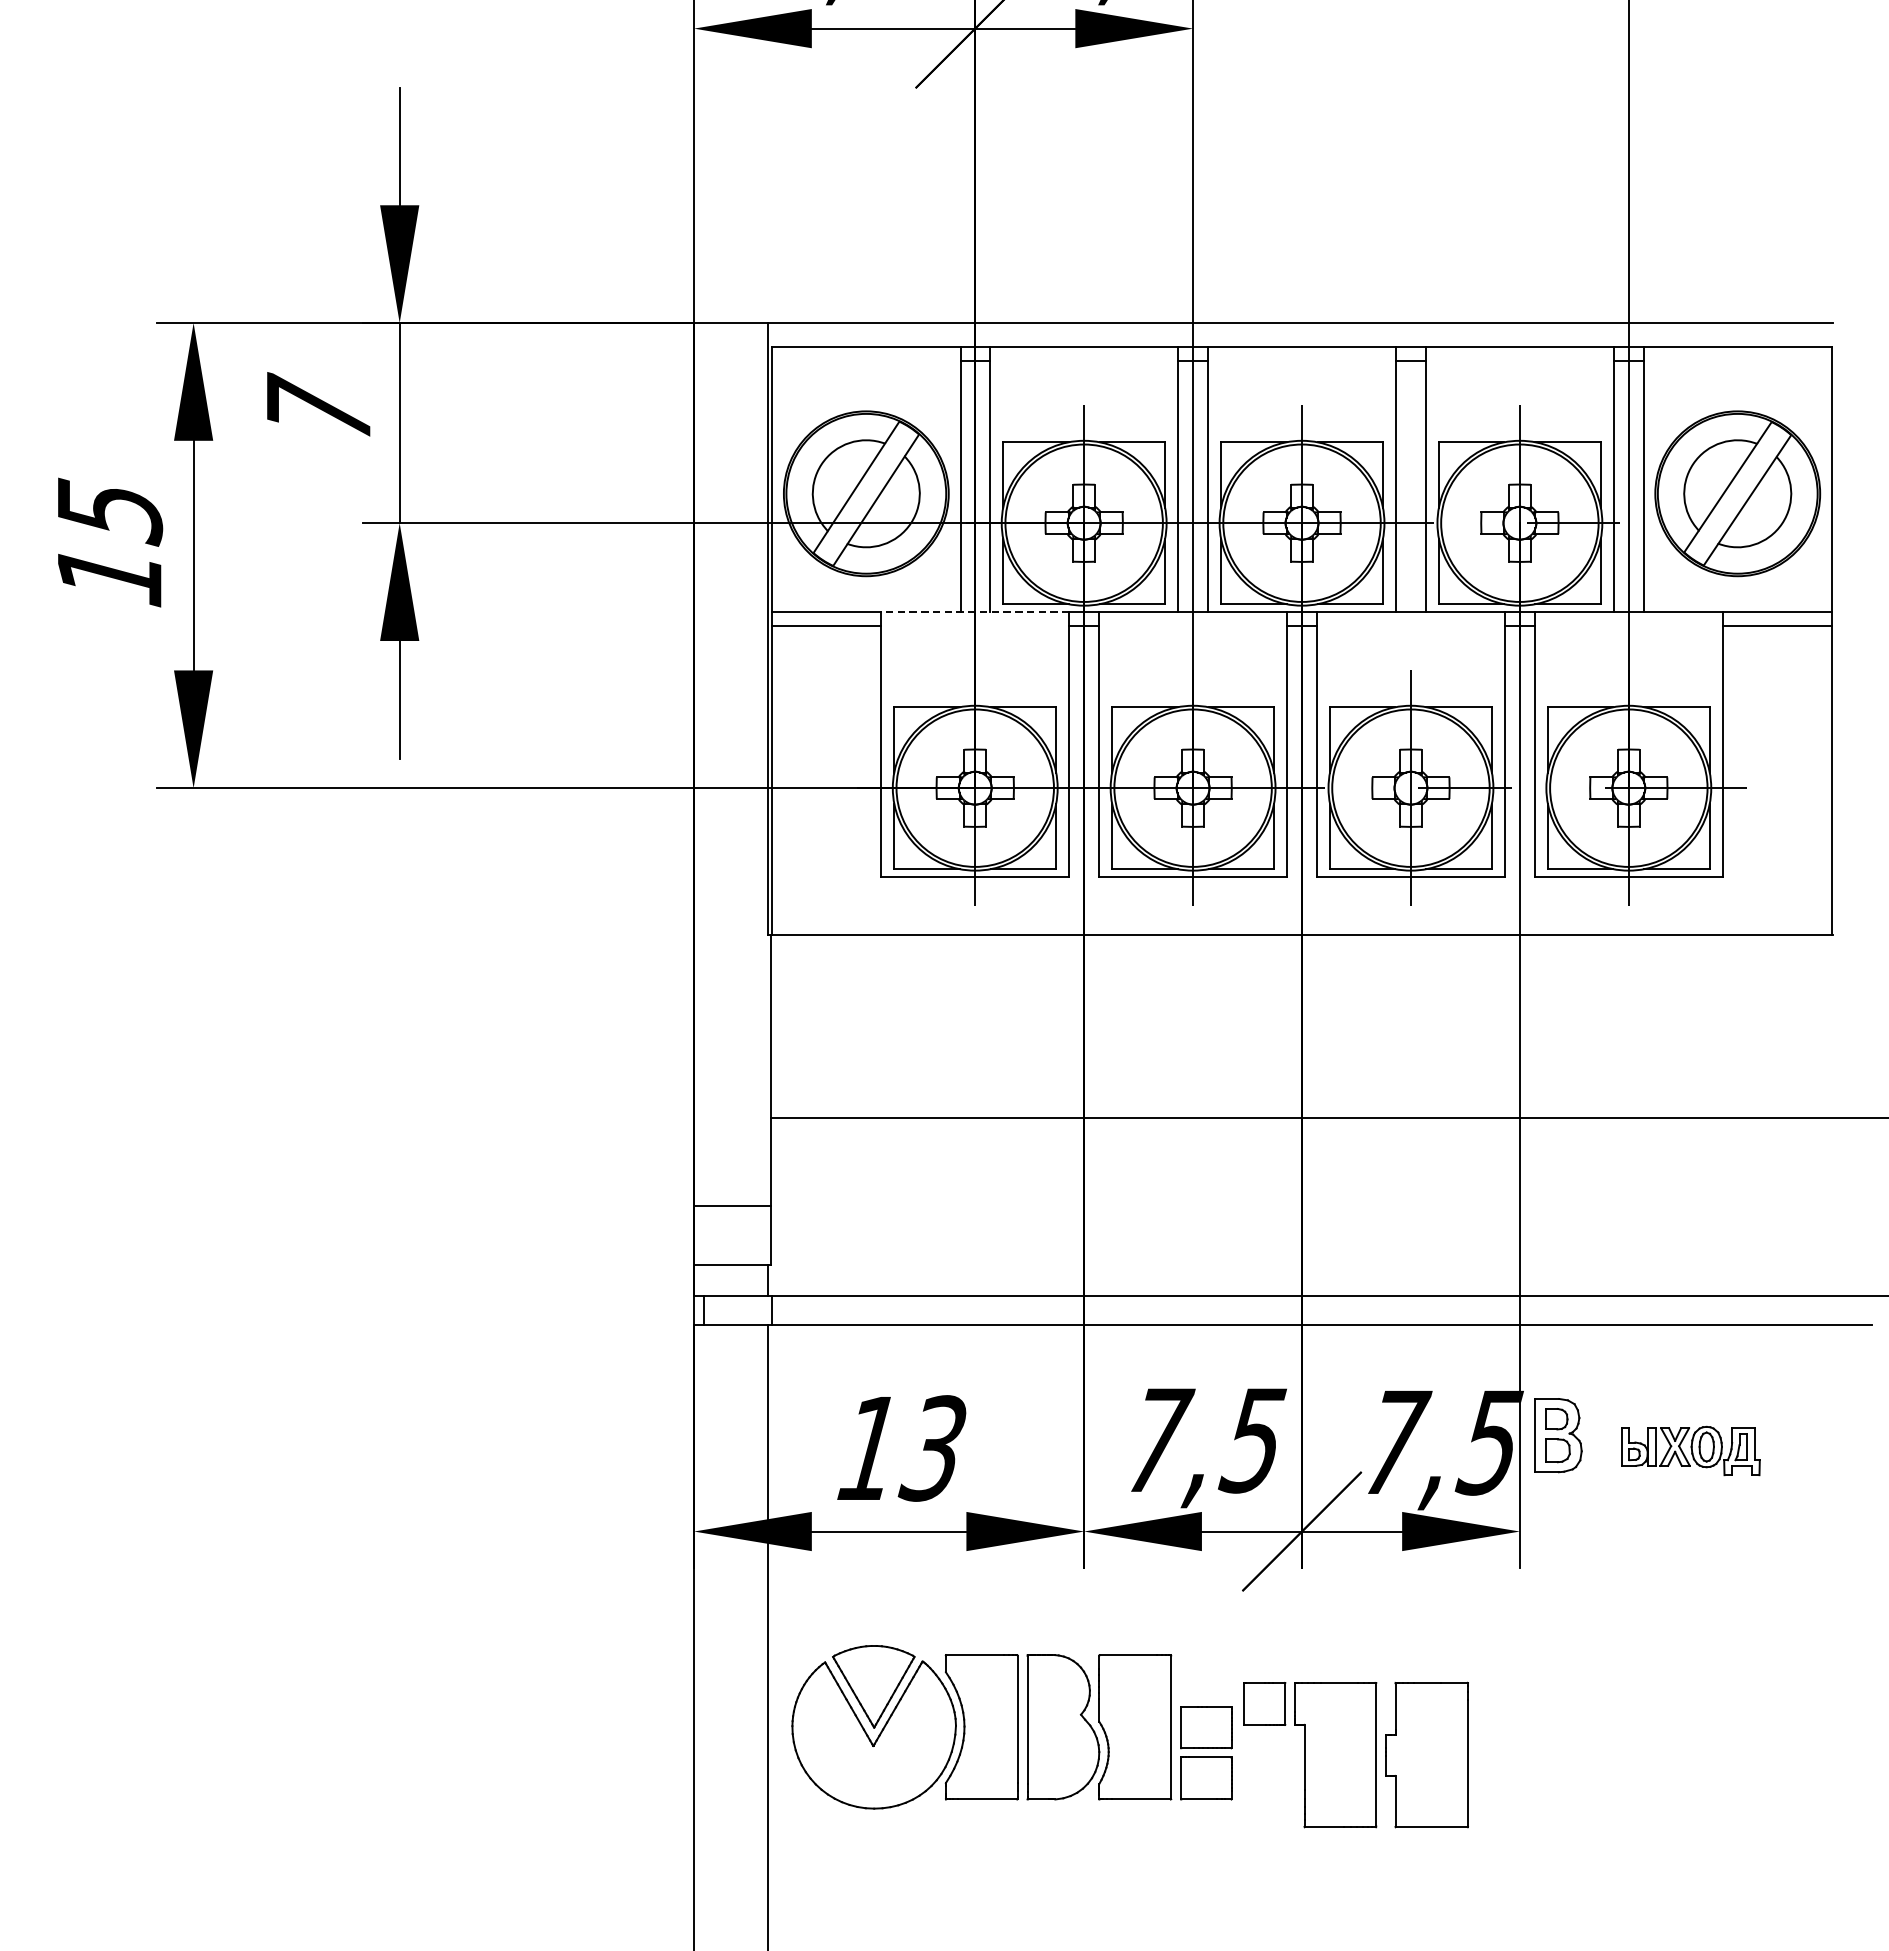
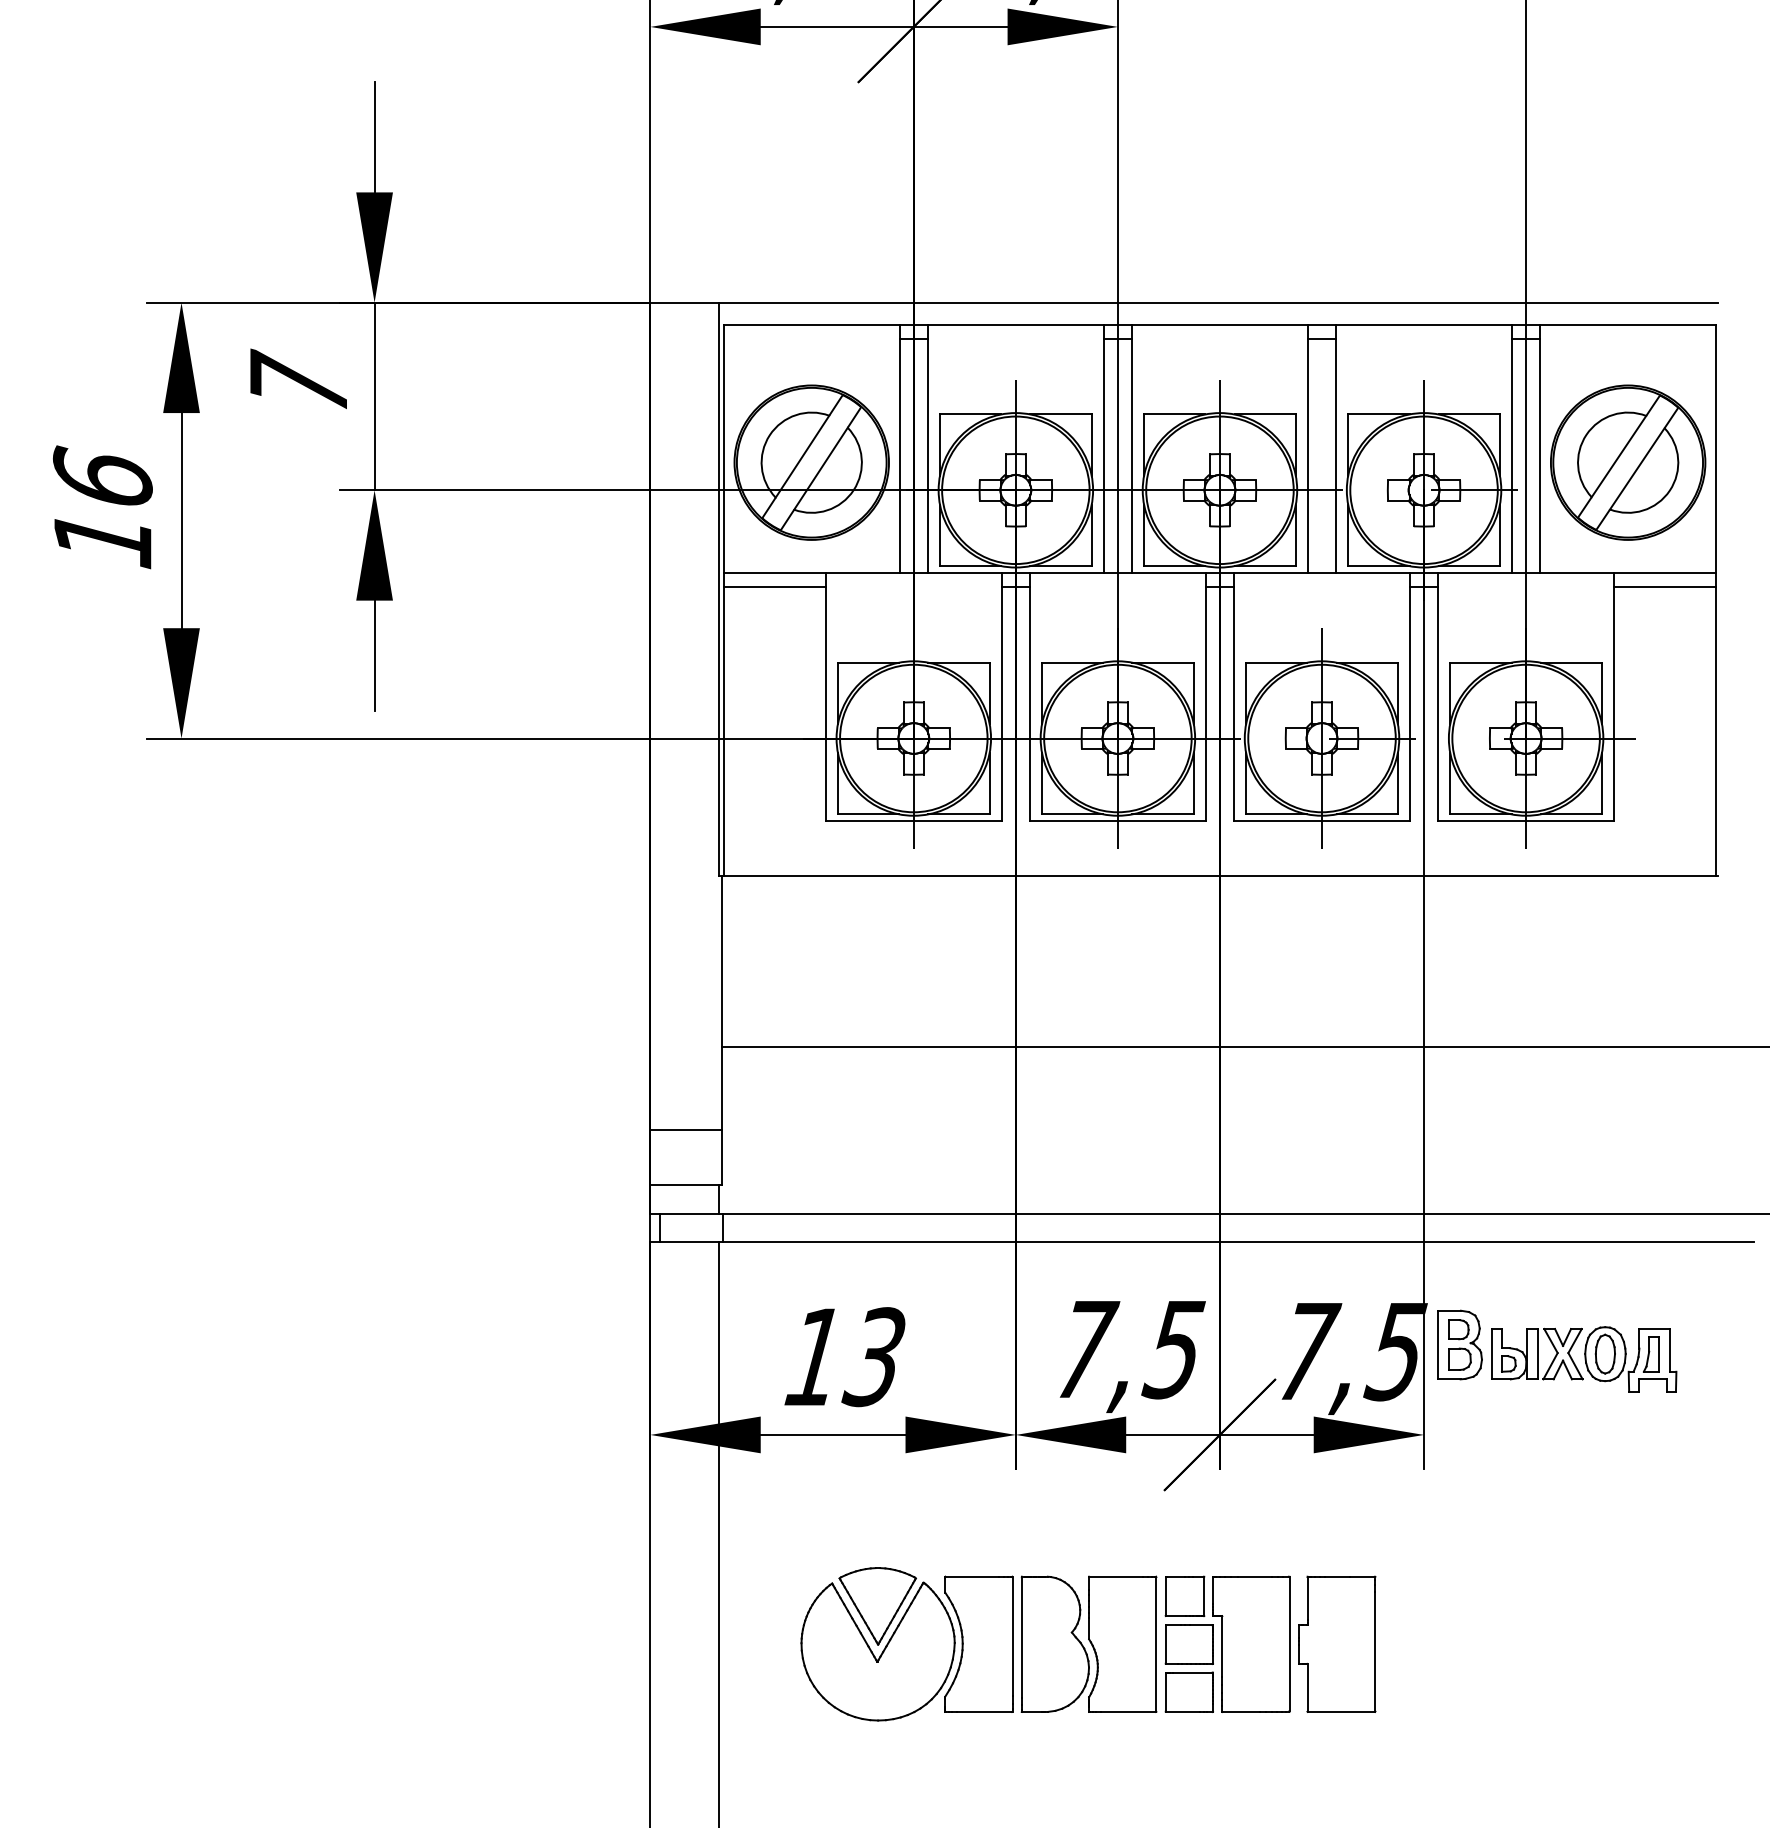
text: (109, 510) -> (102, 478), 15 -> 16
line: (974, 612) -> (913, 573), dashed -> solid
part: (1691, 1451) -> (1584, 1359), size x1.43
part: (1011, 1727) -> (1006, 1644), moved

